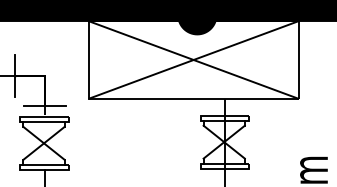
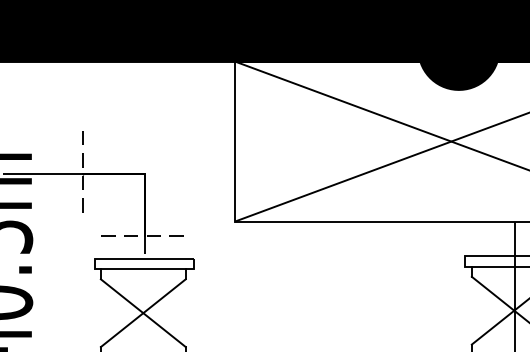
line: (14, 76) -> (82, 175), solid -> dashed
line: (45, 105) -> (146, 235), solid -> dashed

